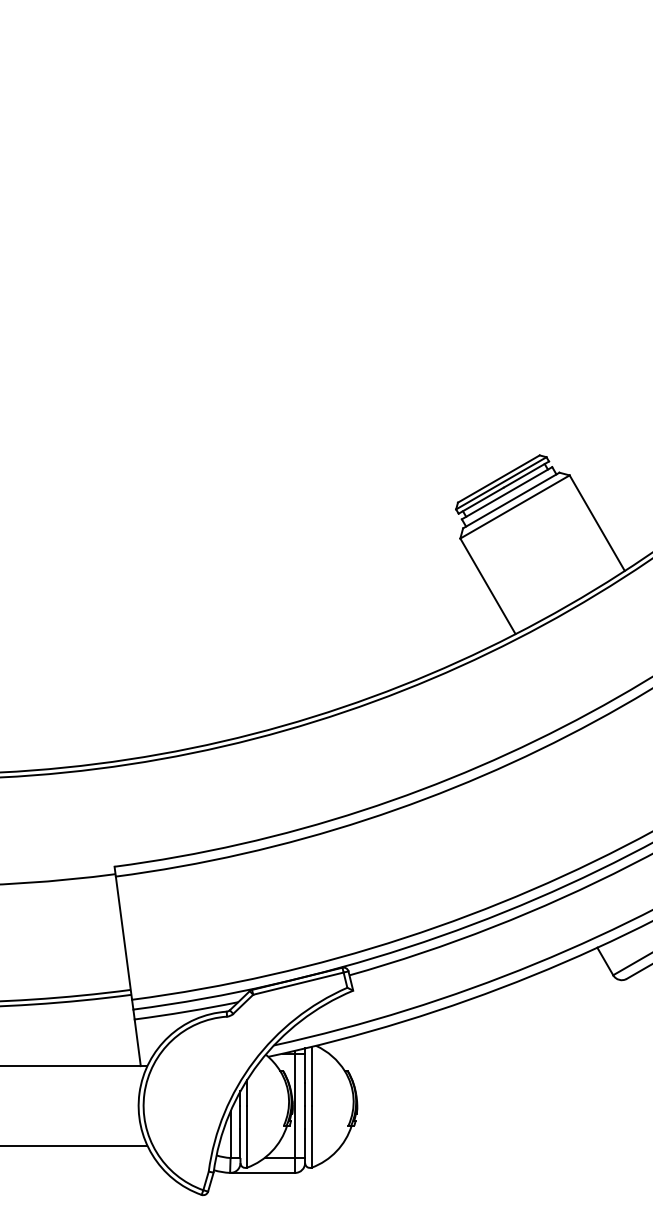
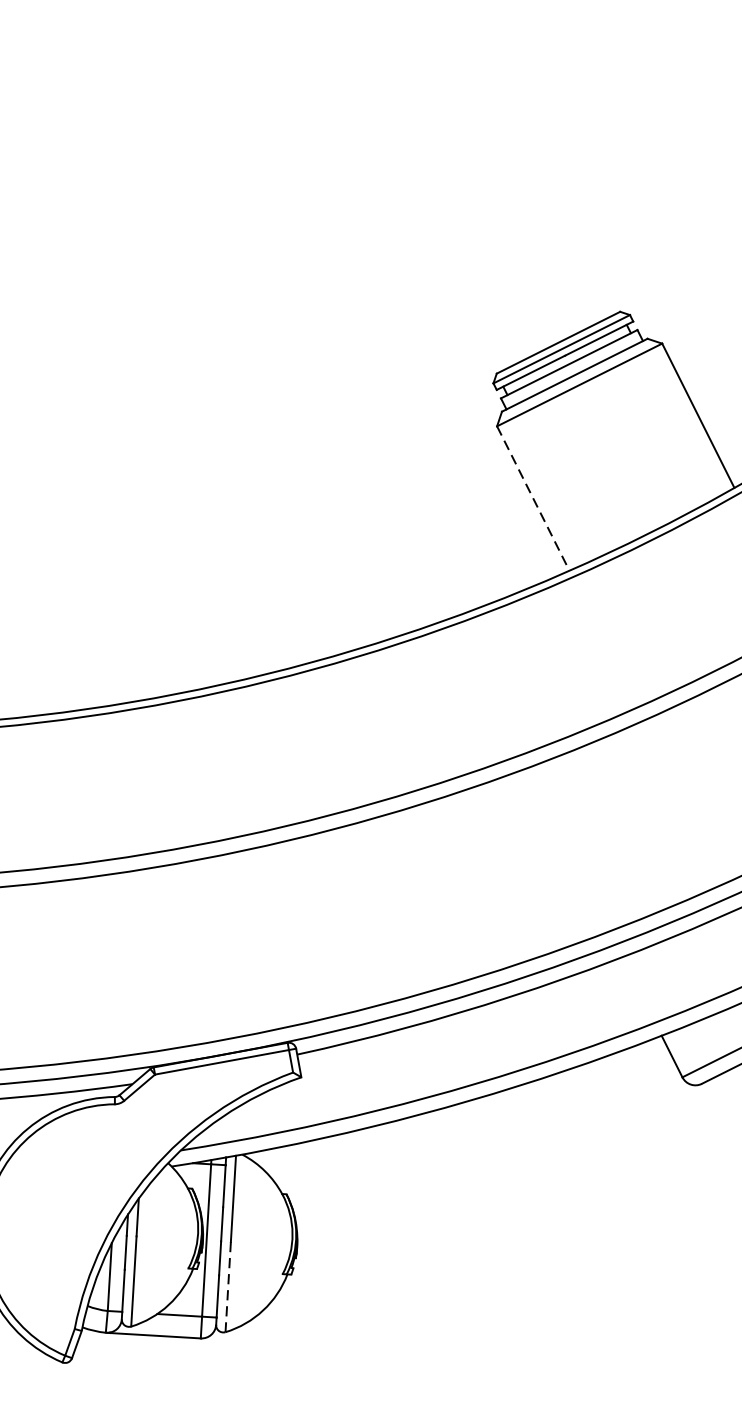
line: (488, 586) -> (534, 498), solid -> dashed
line: (311, 1136) -> (227, 1286), solid -> dashed

